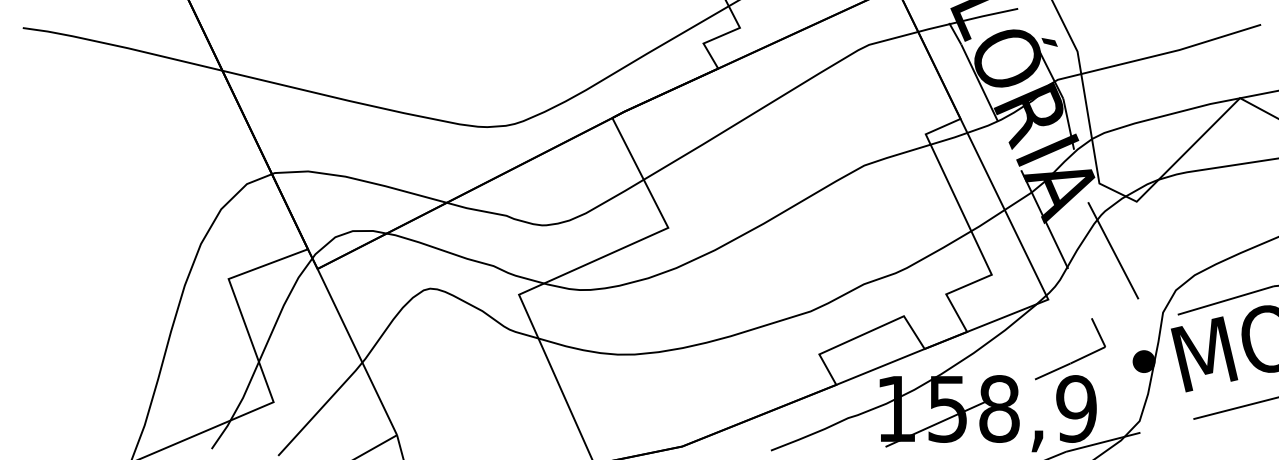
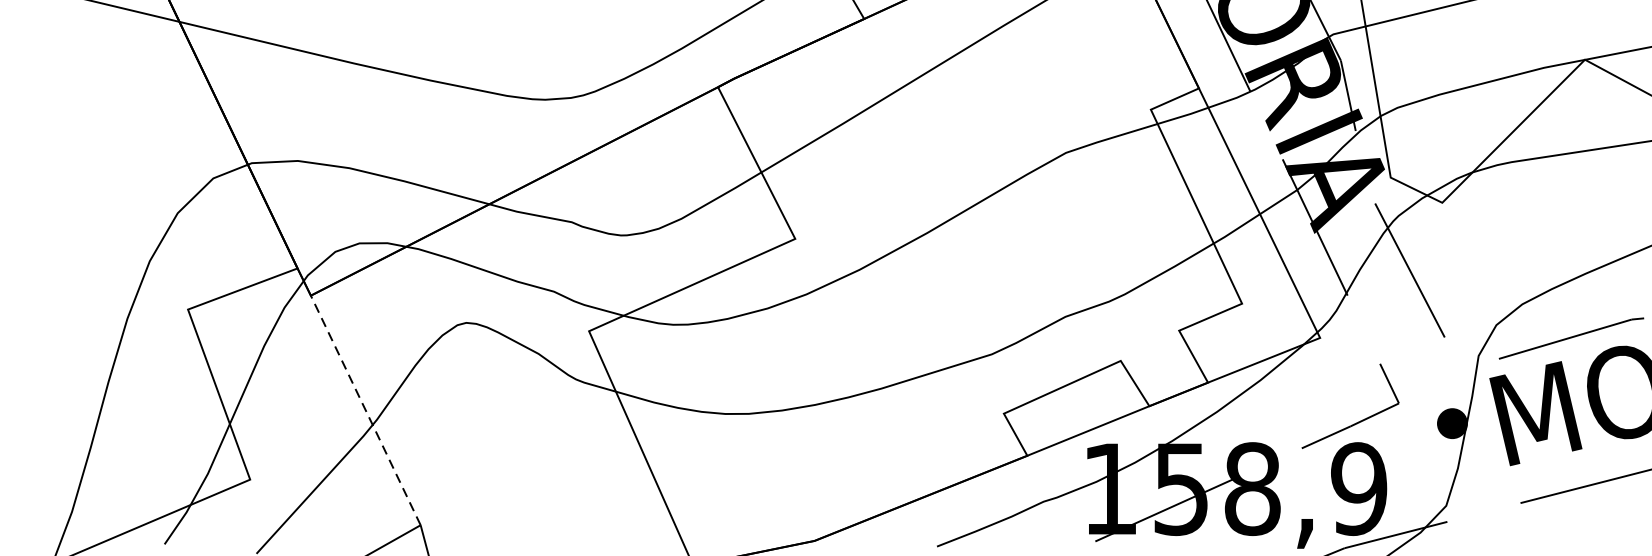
line: (357, 351) -> (365, 409), solid -> dashed

